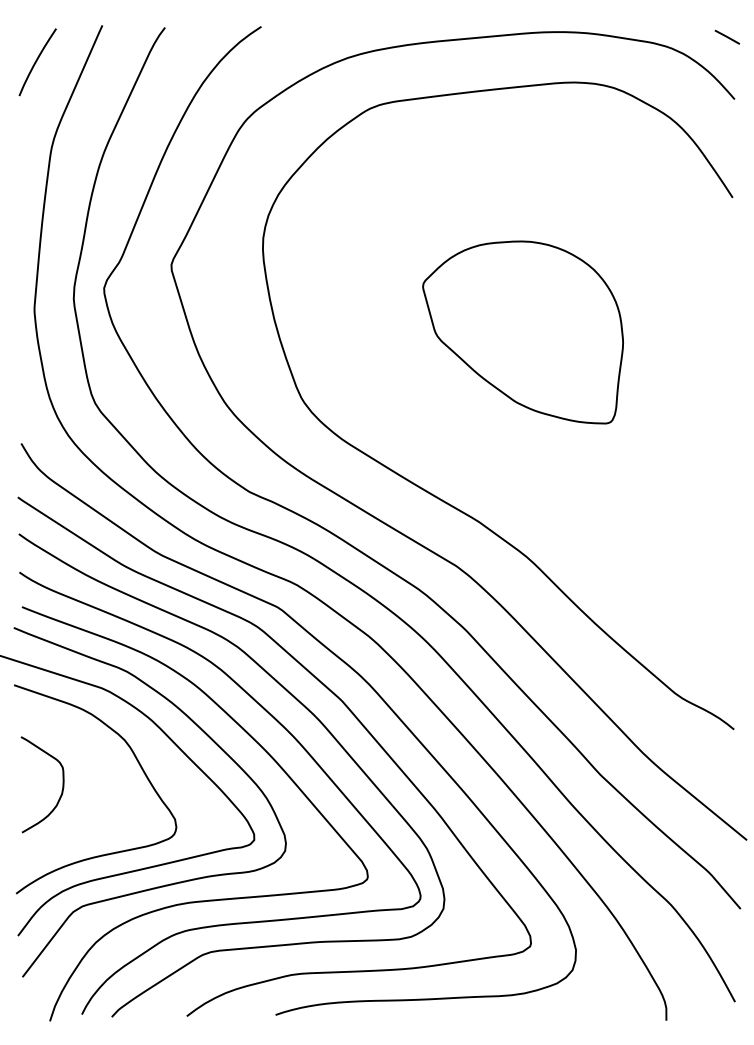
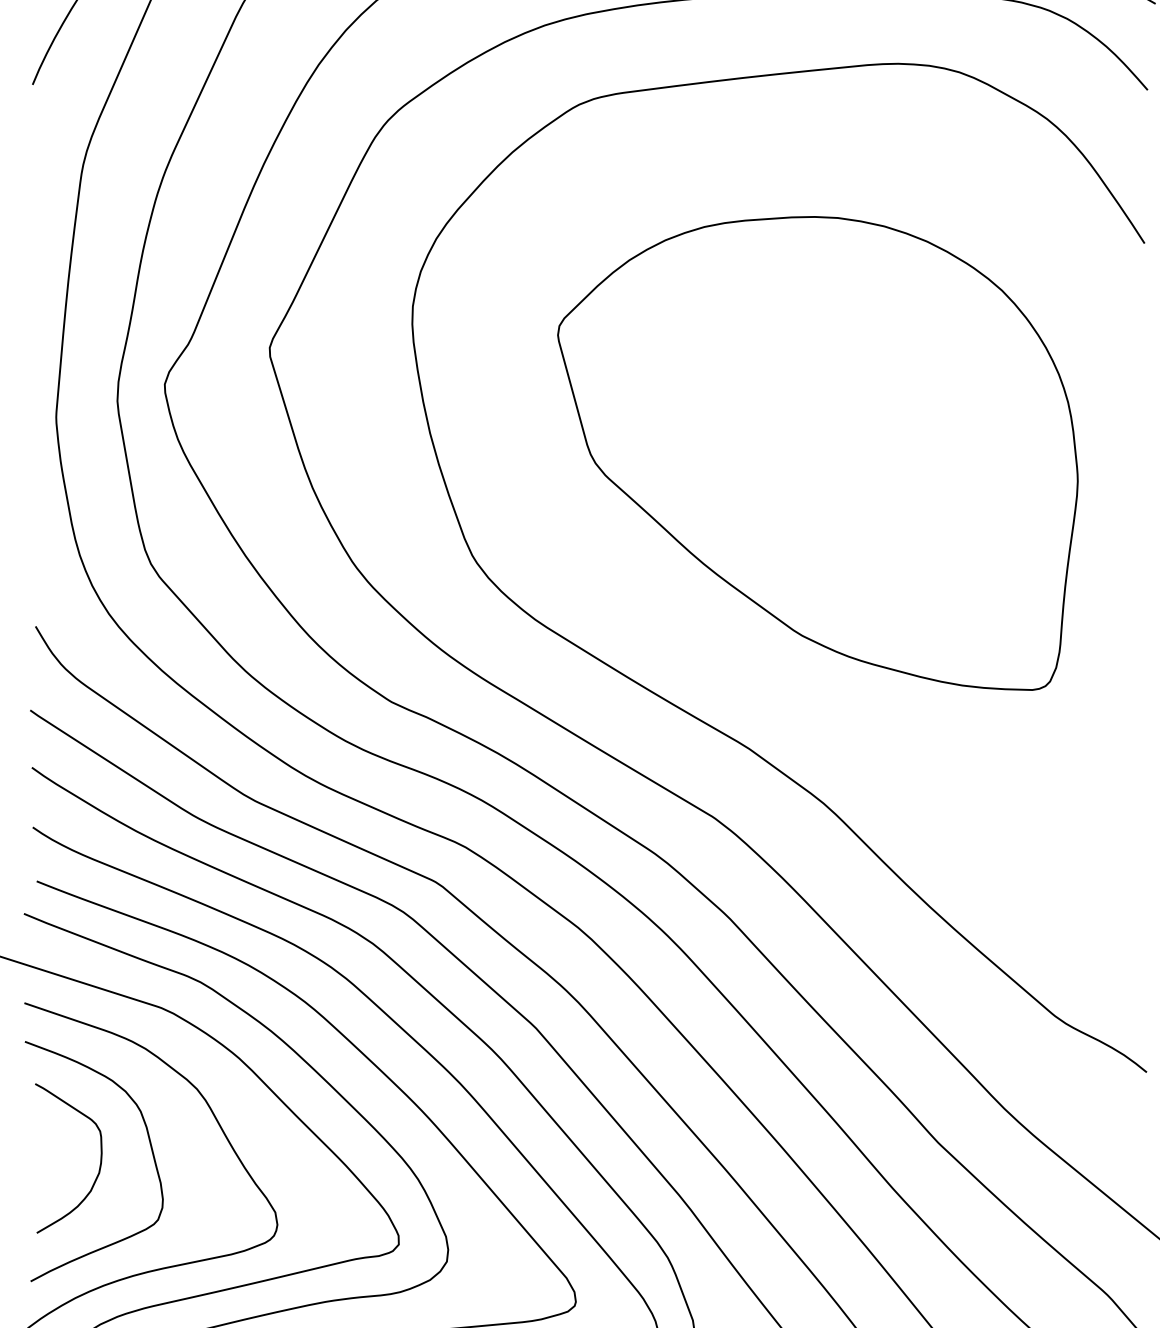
part: (522, 332) -> (816, 453), size x1.67
curve: (94, 778) -> (149, 1148), added

